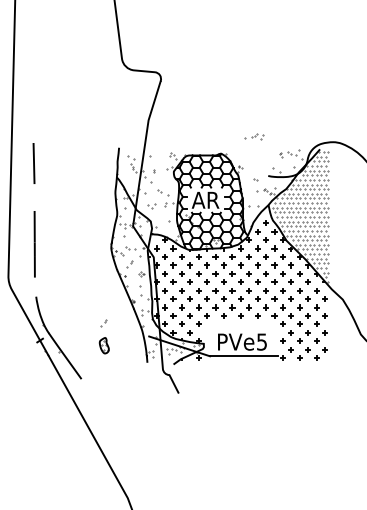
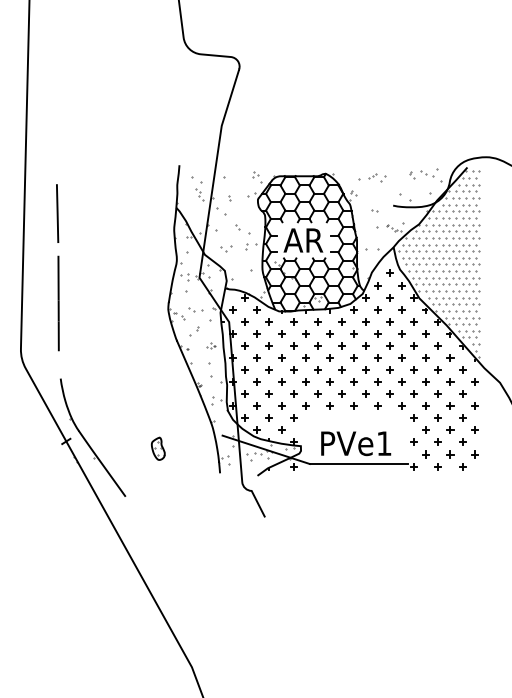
part: (254, 136) -> (372, 177), moved
line: (33, 163) -> (56, 213), moved
part: (103, 323) -> (157, 417), removed
text: (261, 341) -> (383, 442), PVe5 -> PVe1

